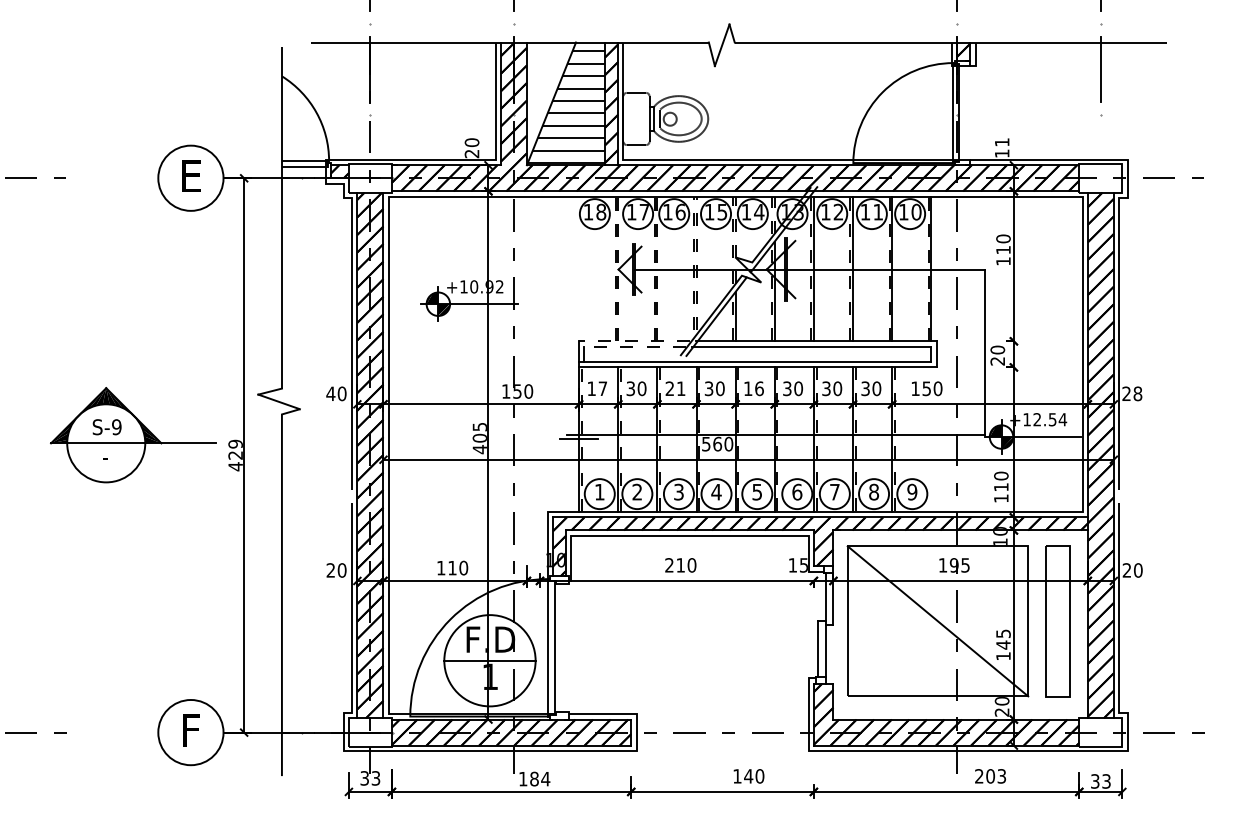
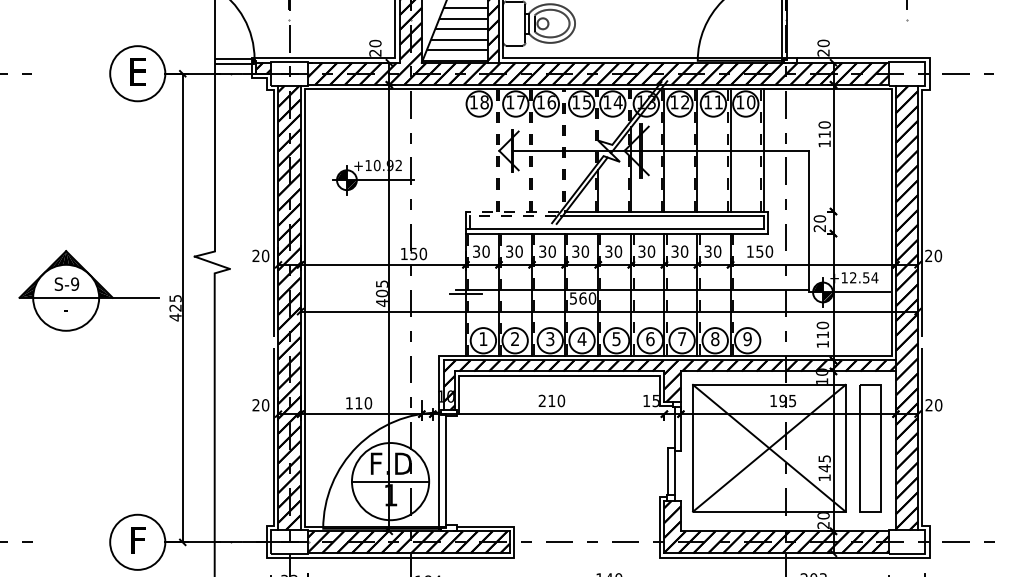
text: (1001, 147) -> (823, 47), 11 -> 20
text: (597, 388) -> (481, 251), 17 -> 30
text: (675, 388) -> (547, 251), 21 -> 30
text: (753, 388) -> (613, 251), 16 -> 30
text: (330, 393) -> (255, 255), 40 -> 20
text: (1137, 393) -> (937, 255), 28 -> 20
text: (235, 443) -> (175, 297), 429 -> 425
line: (937, 621) -> (768, 448), added

